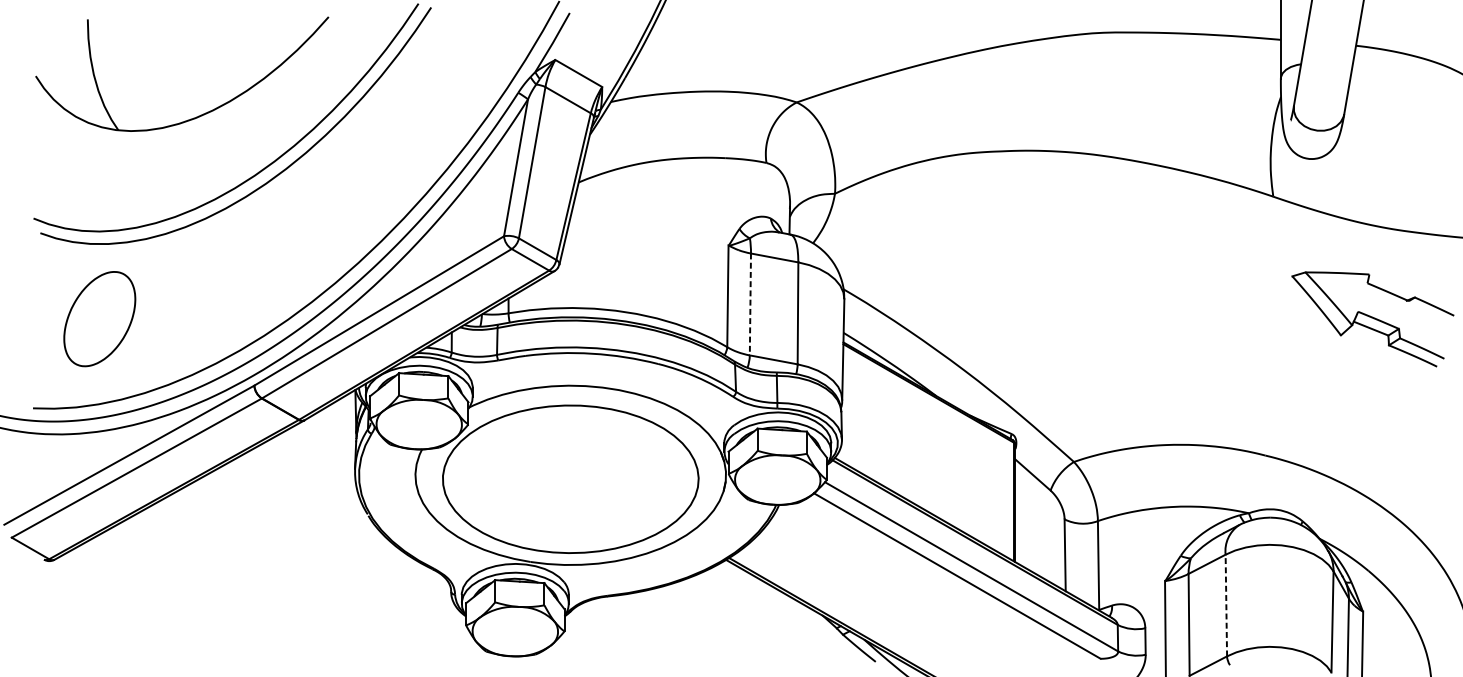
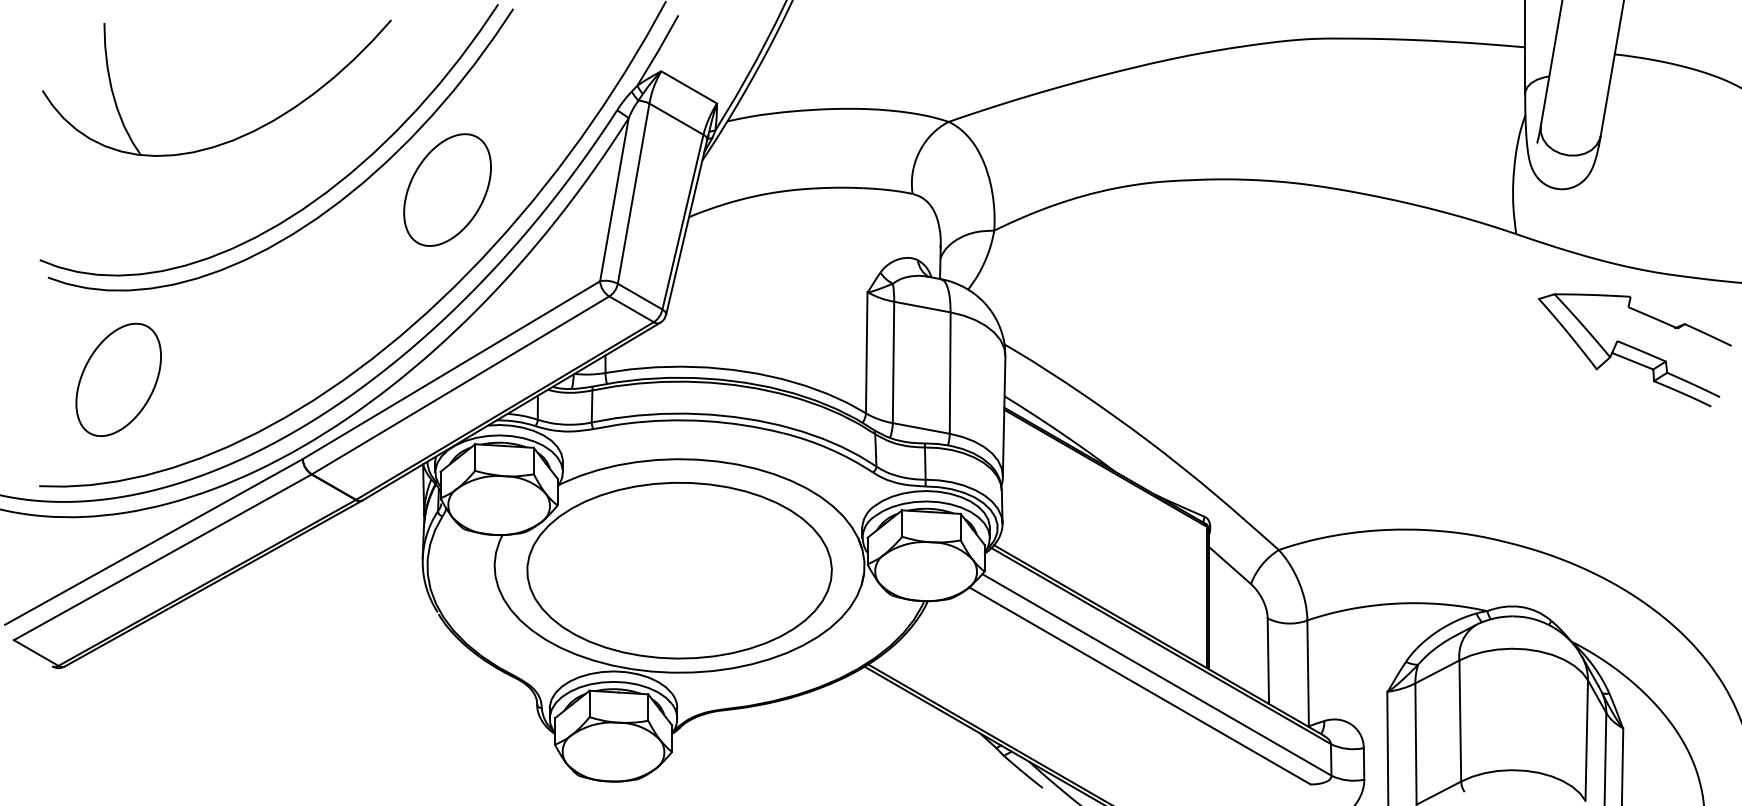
part: (375, 159) -> (447, 189), added
line: (750, 304) -> (893, 362), dashed -> solid
part: (1372, 319) -> (1634, 350), moved
line: (1226, 605) -> (1460, 721), dashed -> solid

